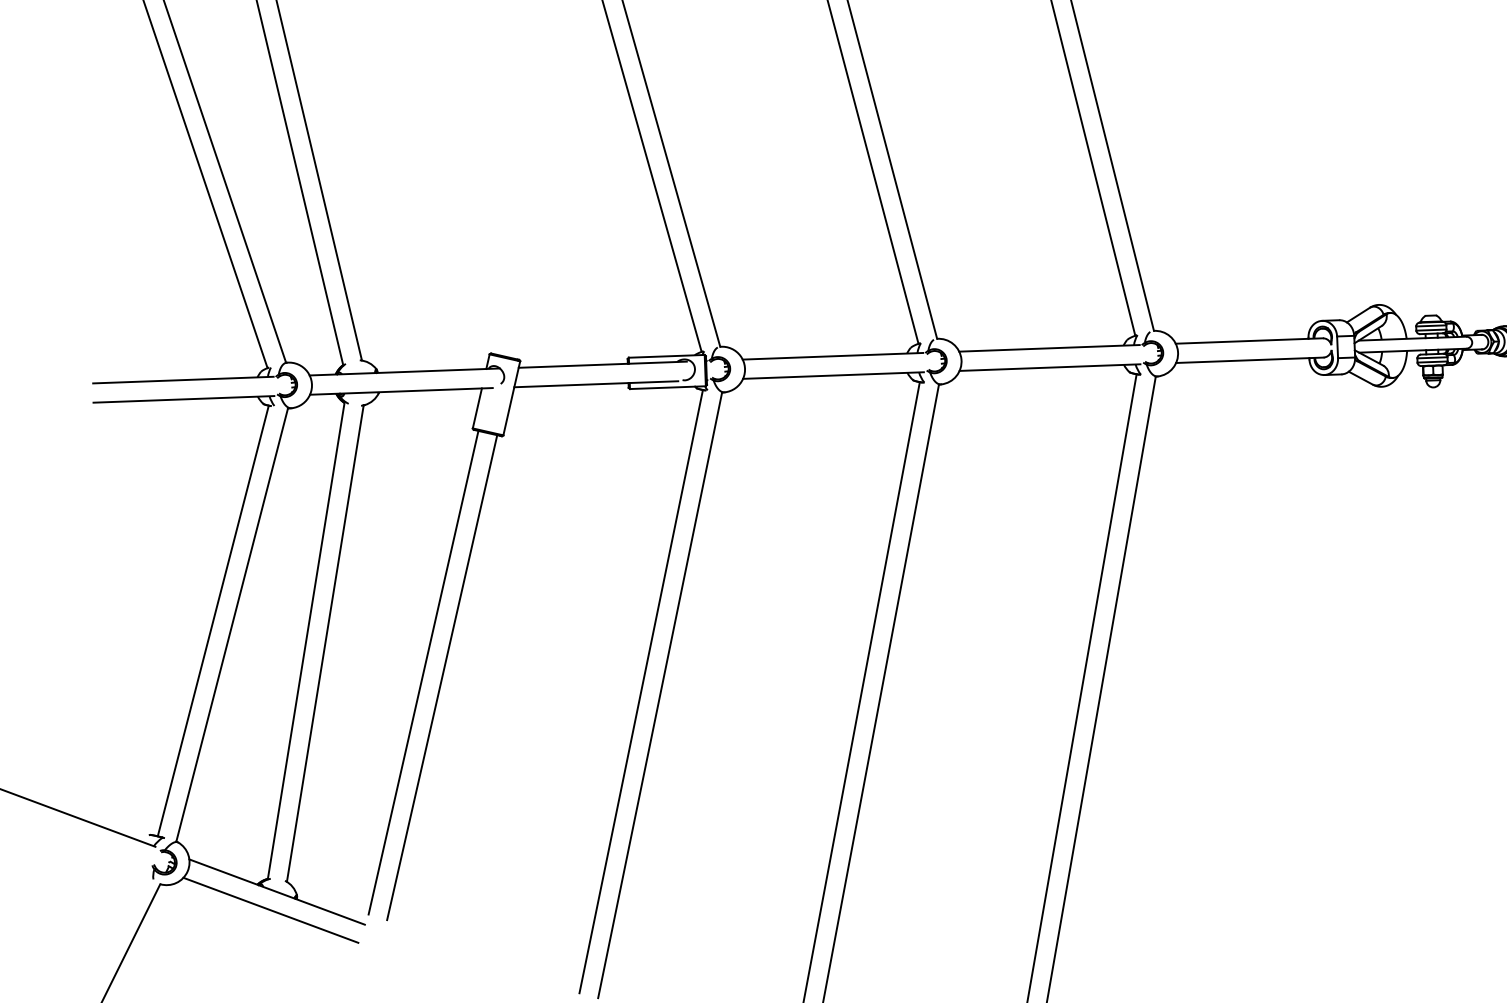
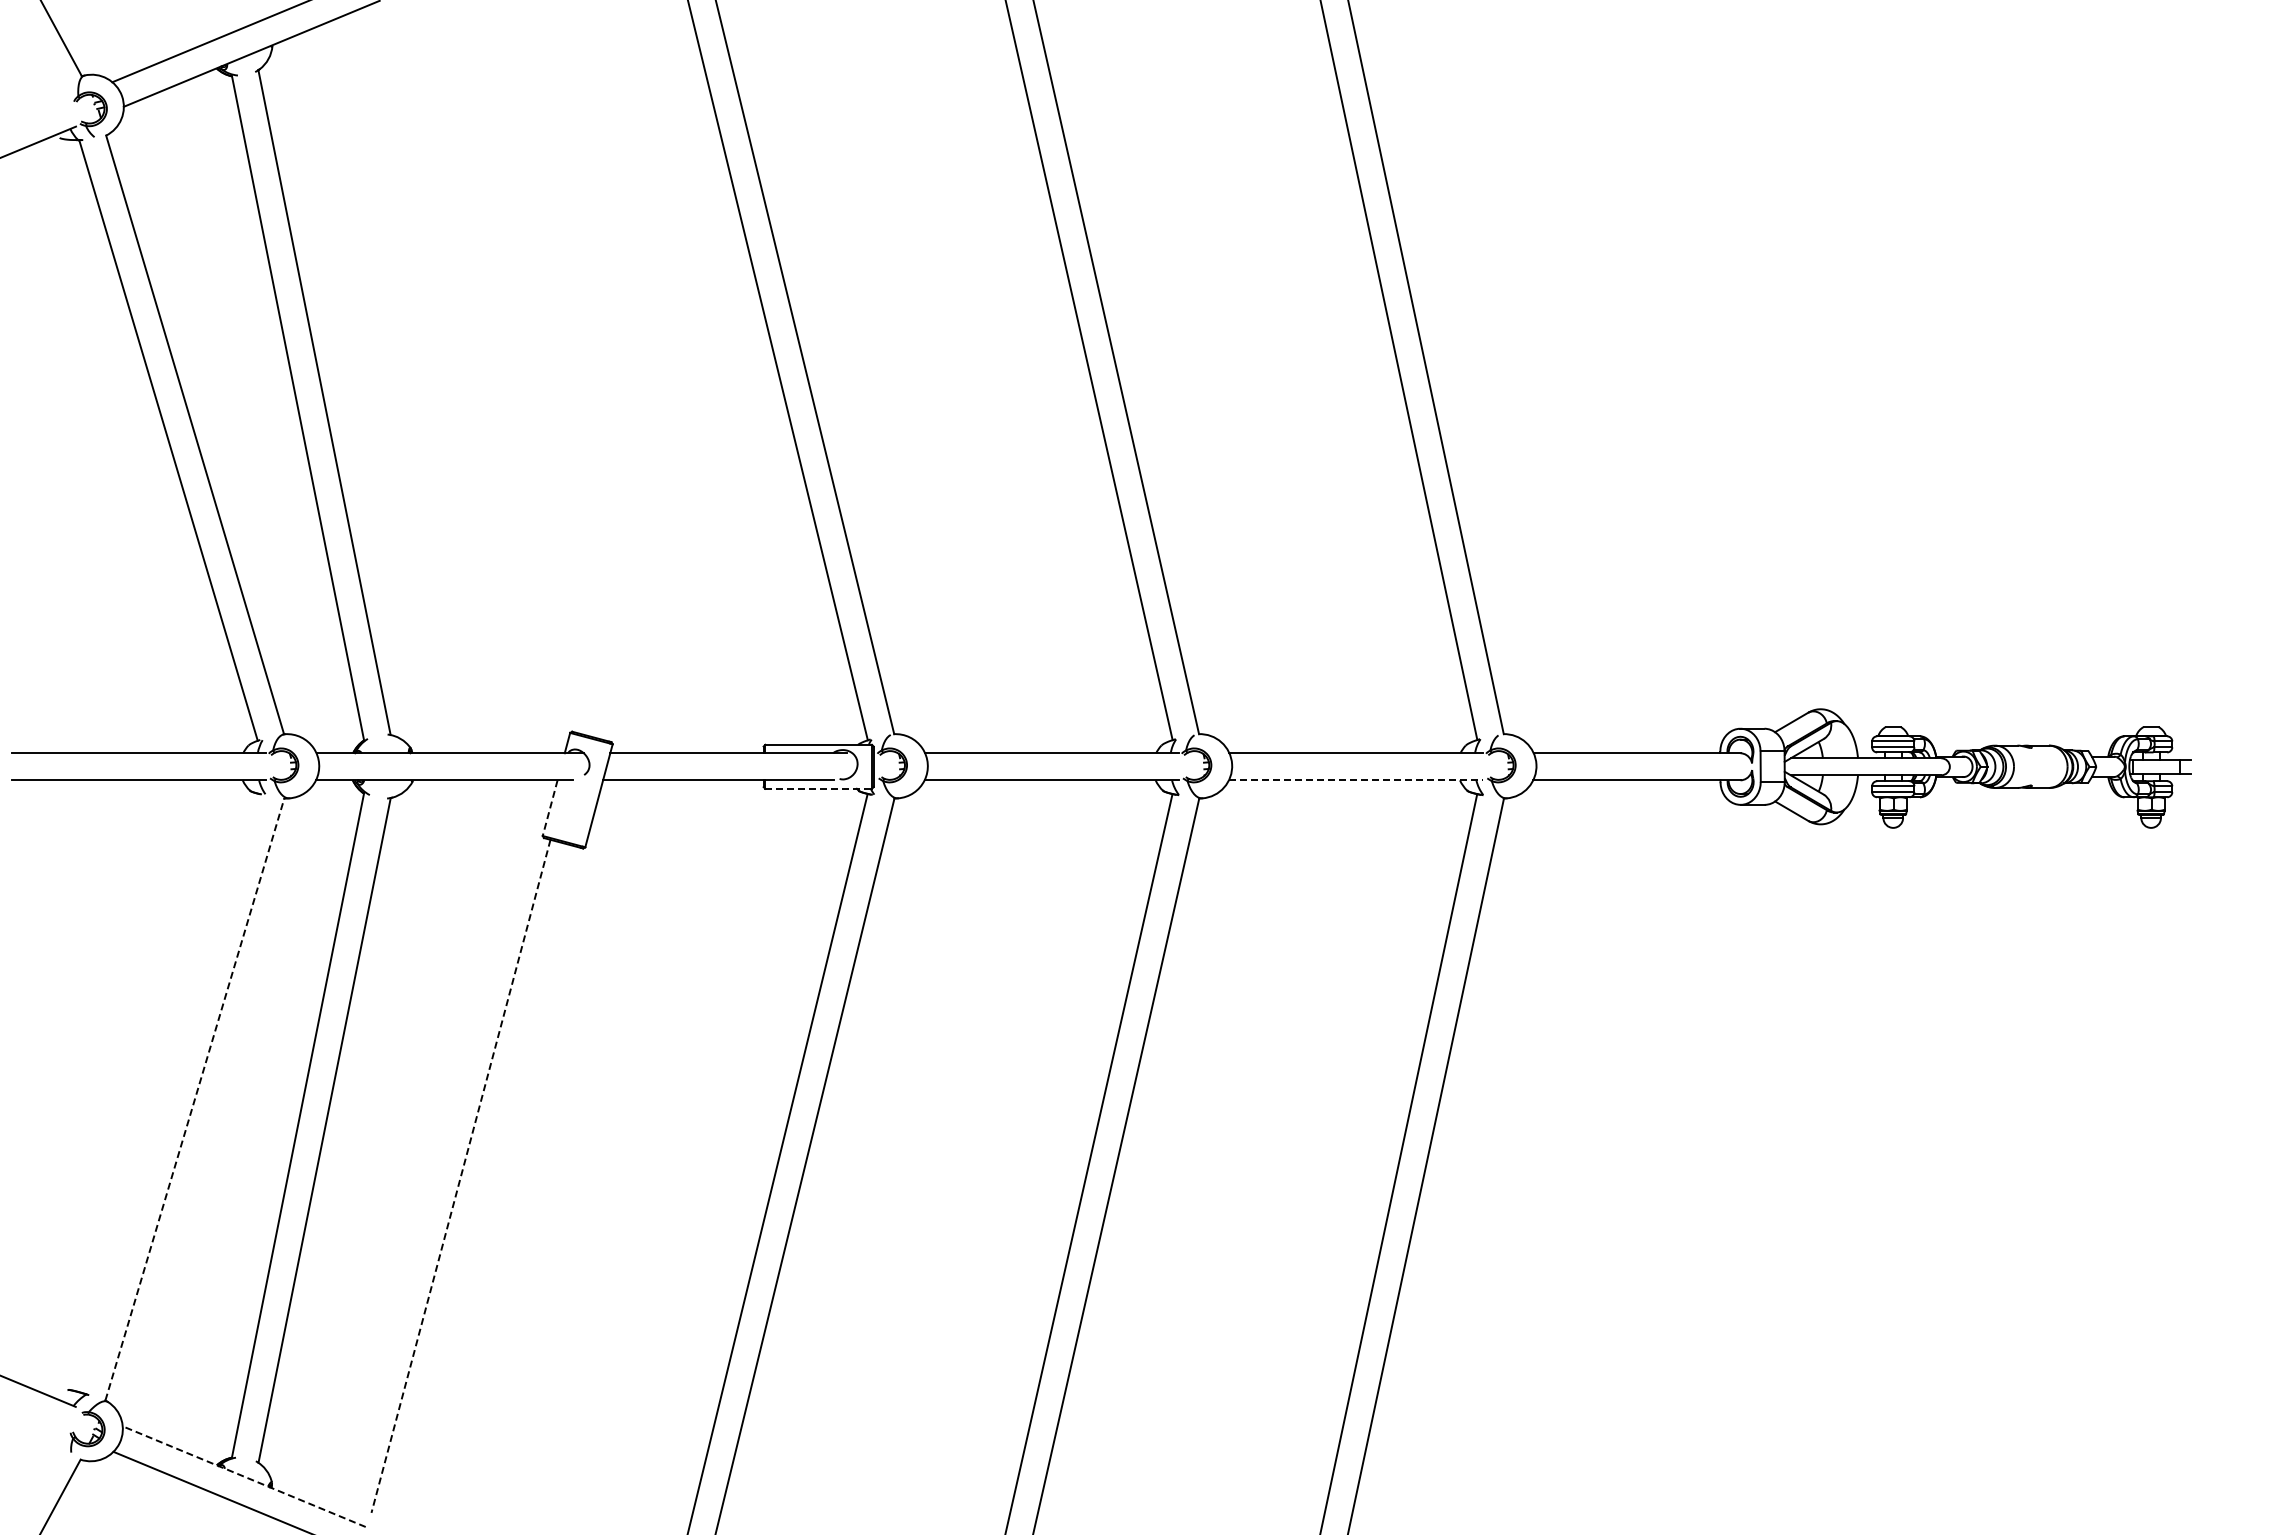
line: (1050, 367) -> (1356, 780), solid -> dashed
line: (668, 387) -> (819, 788), solid -> dashed
line: (477, 408) -> (550, 808), solid -> dashed
line: (213, 620) -> (168, 1092), removed
line: (231, 625) -> (194, 1099), solid -> dashed
line: (423, 672) -> (460, 1176), solid -> dashed
line: (441, 677) -> (486, 1183), removed
line: (276, 891) -> (243, 1476), solid -> dashed

